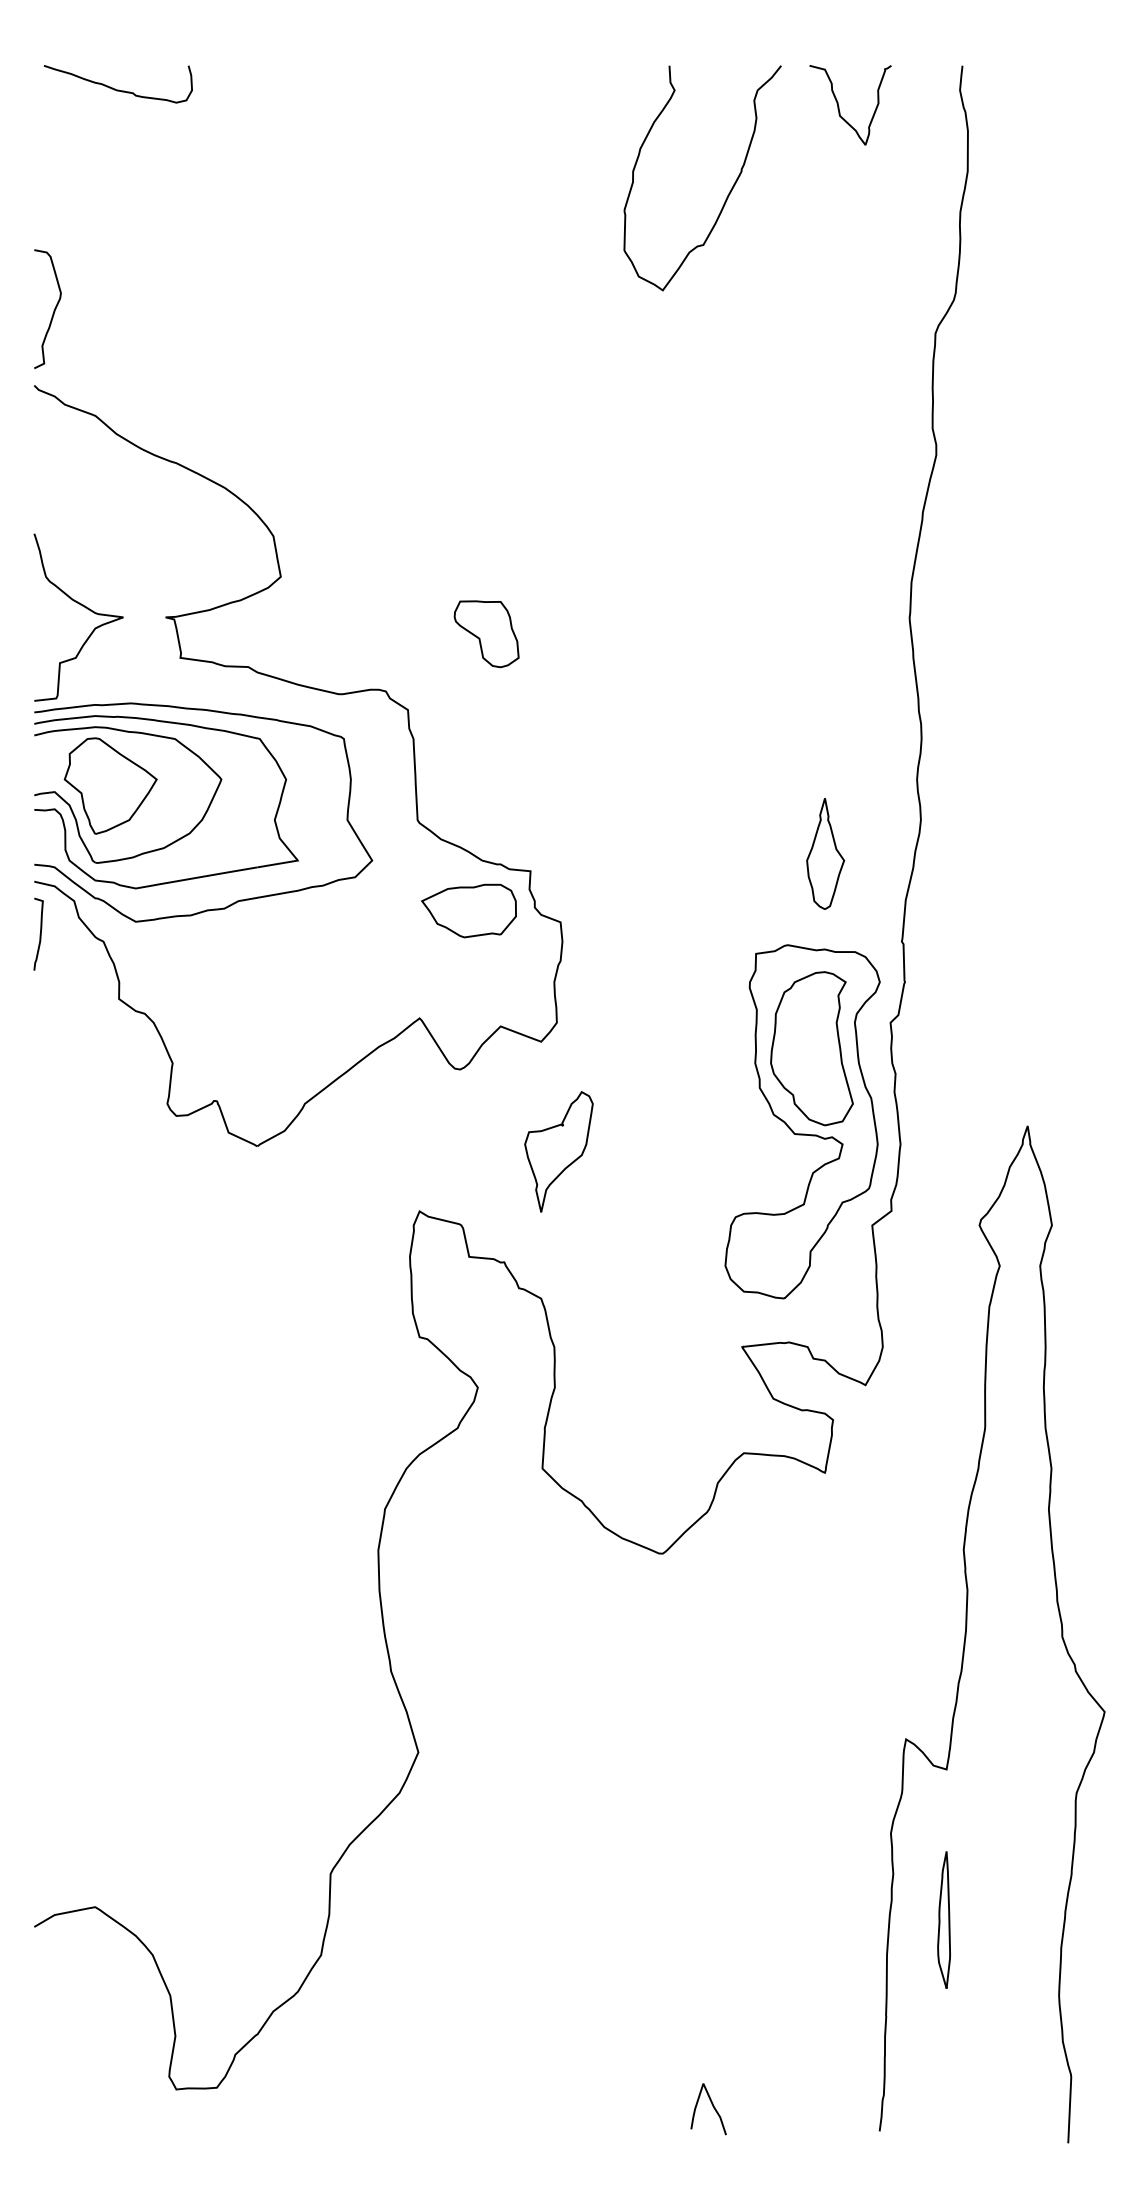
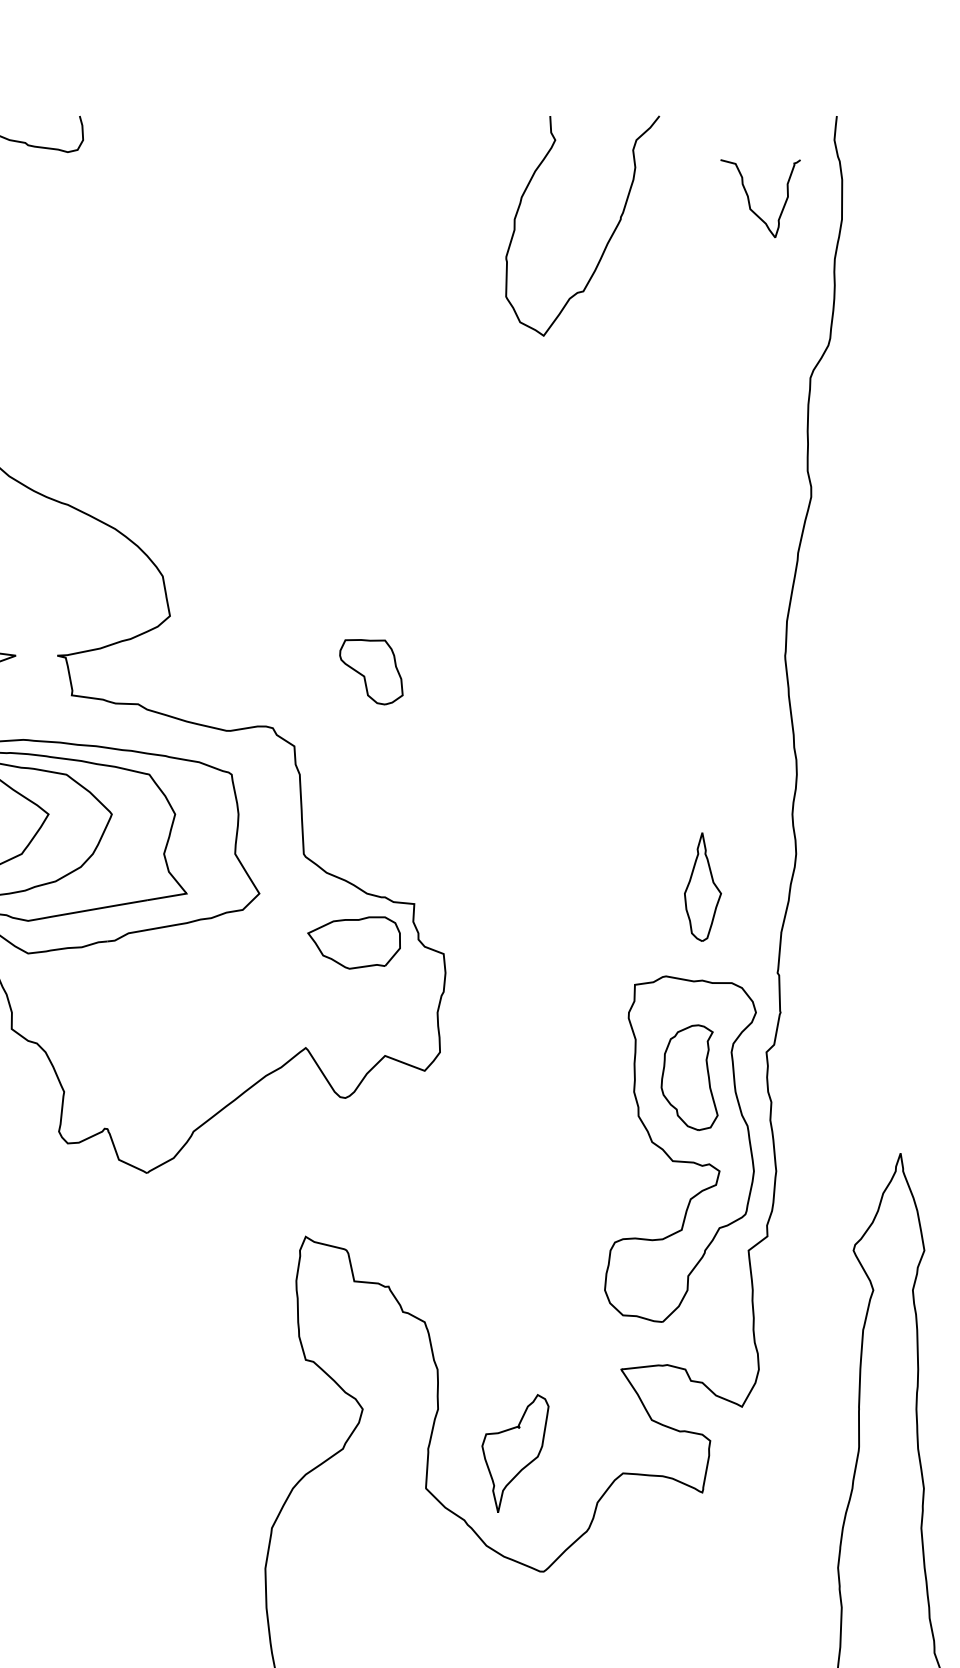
curve: (839, 106) -> (749, 199), moved
part: (811, 1048) -> (689, 1077), size x0.7
part: (558, 1151) -> (515, 1453), moved

